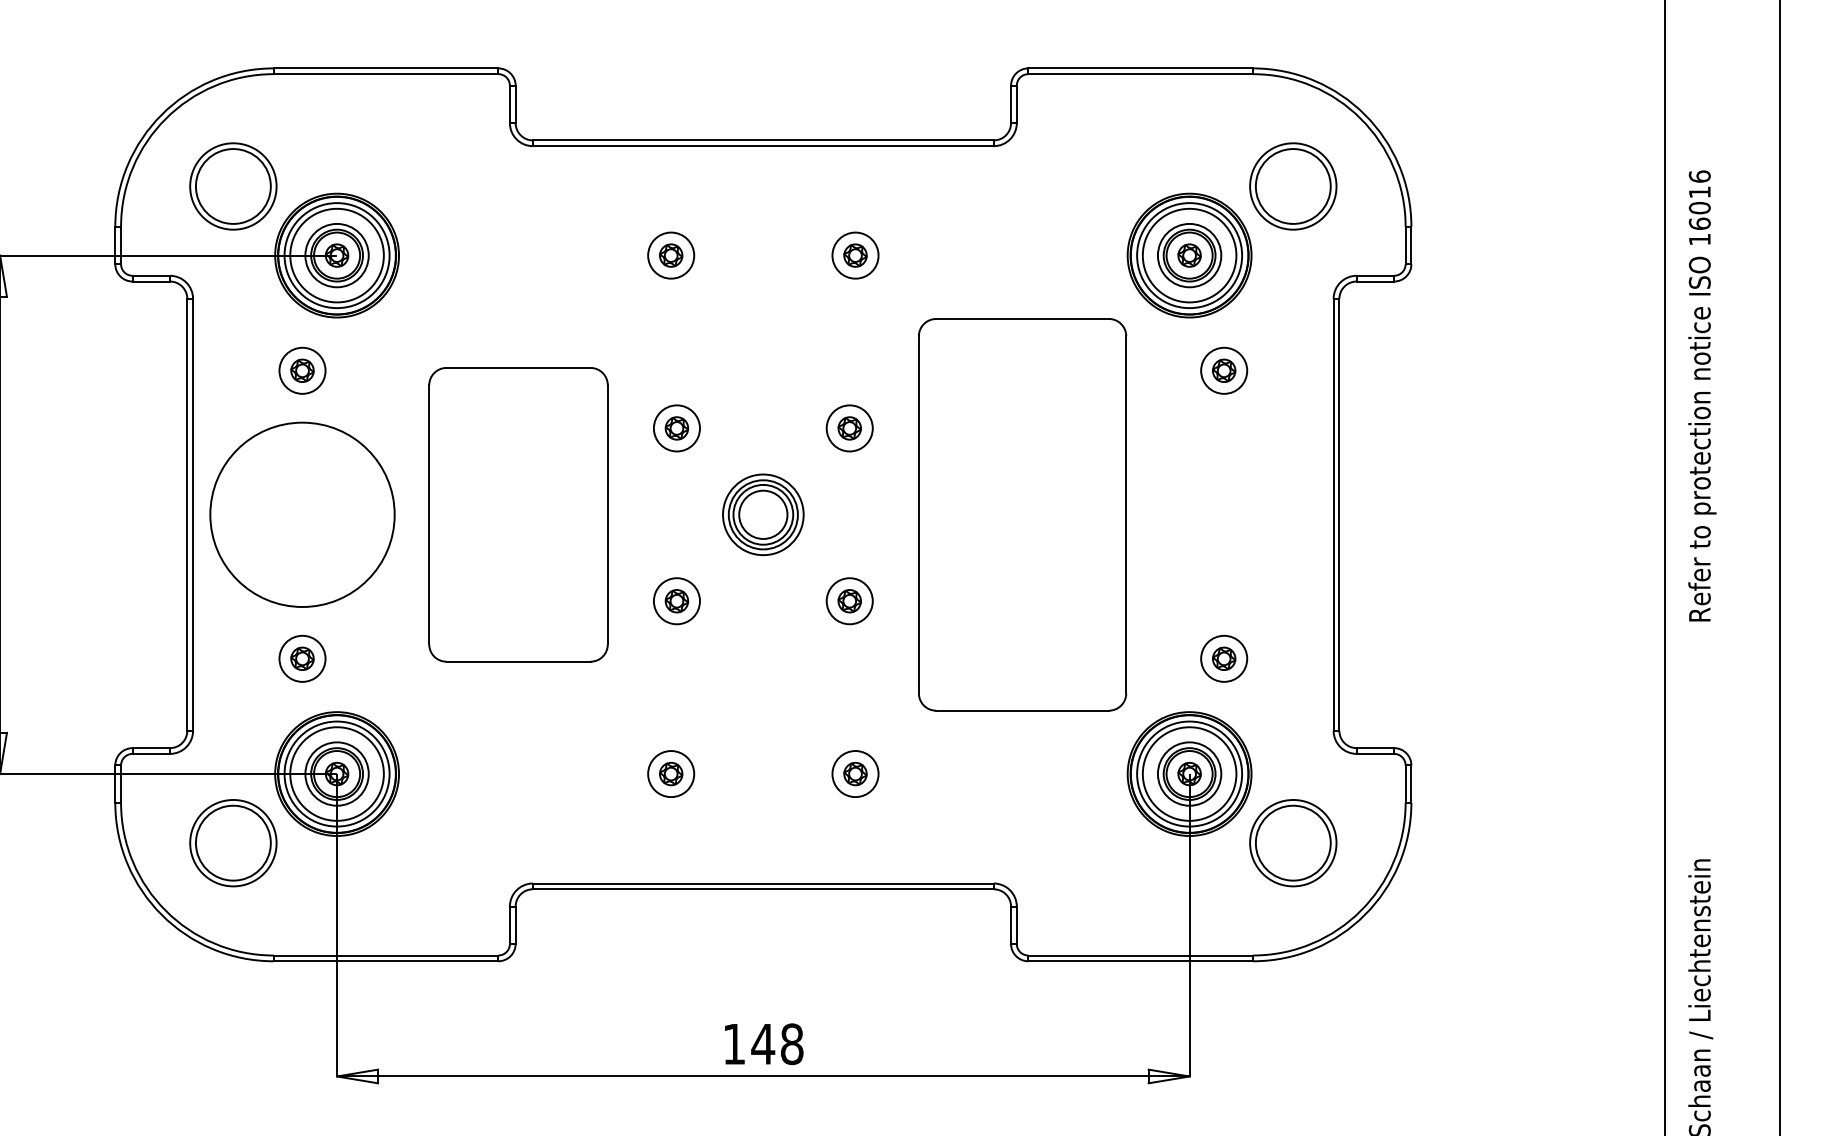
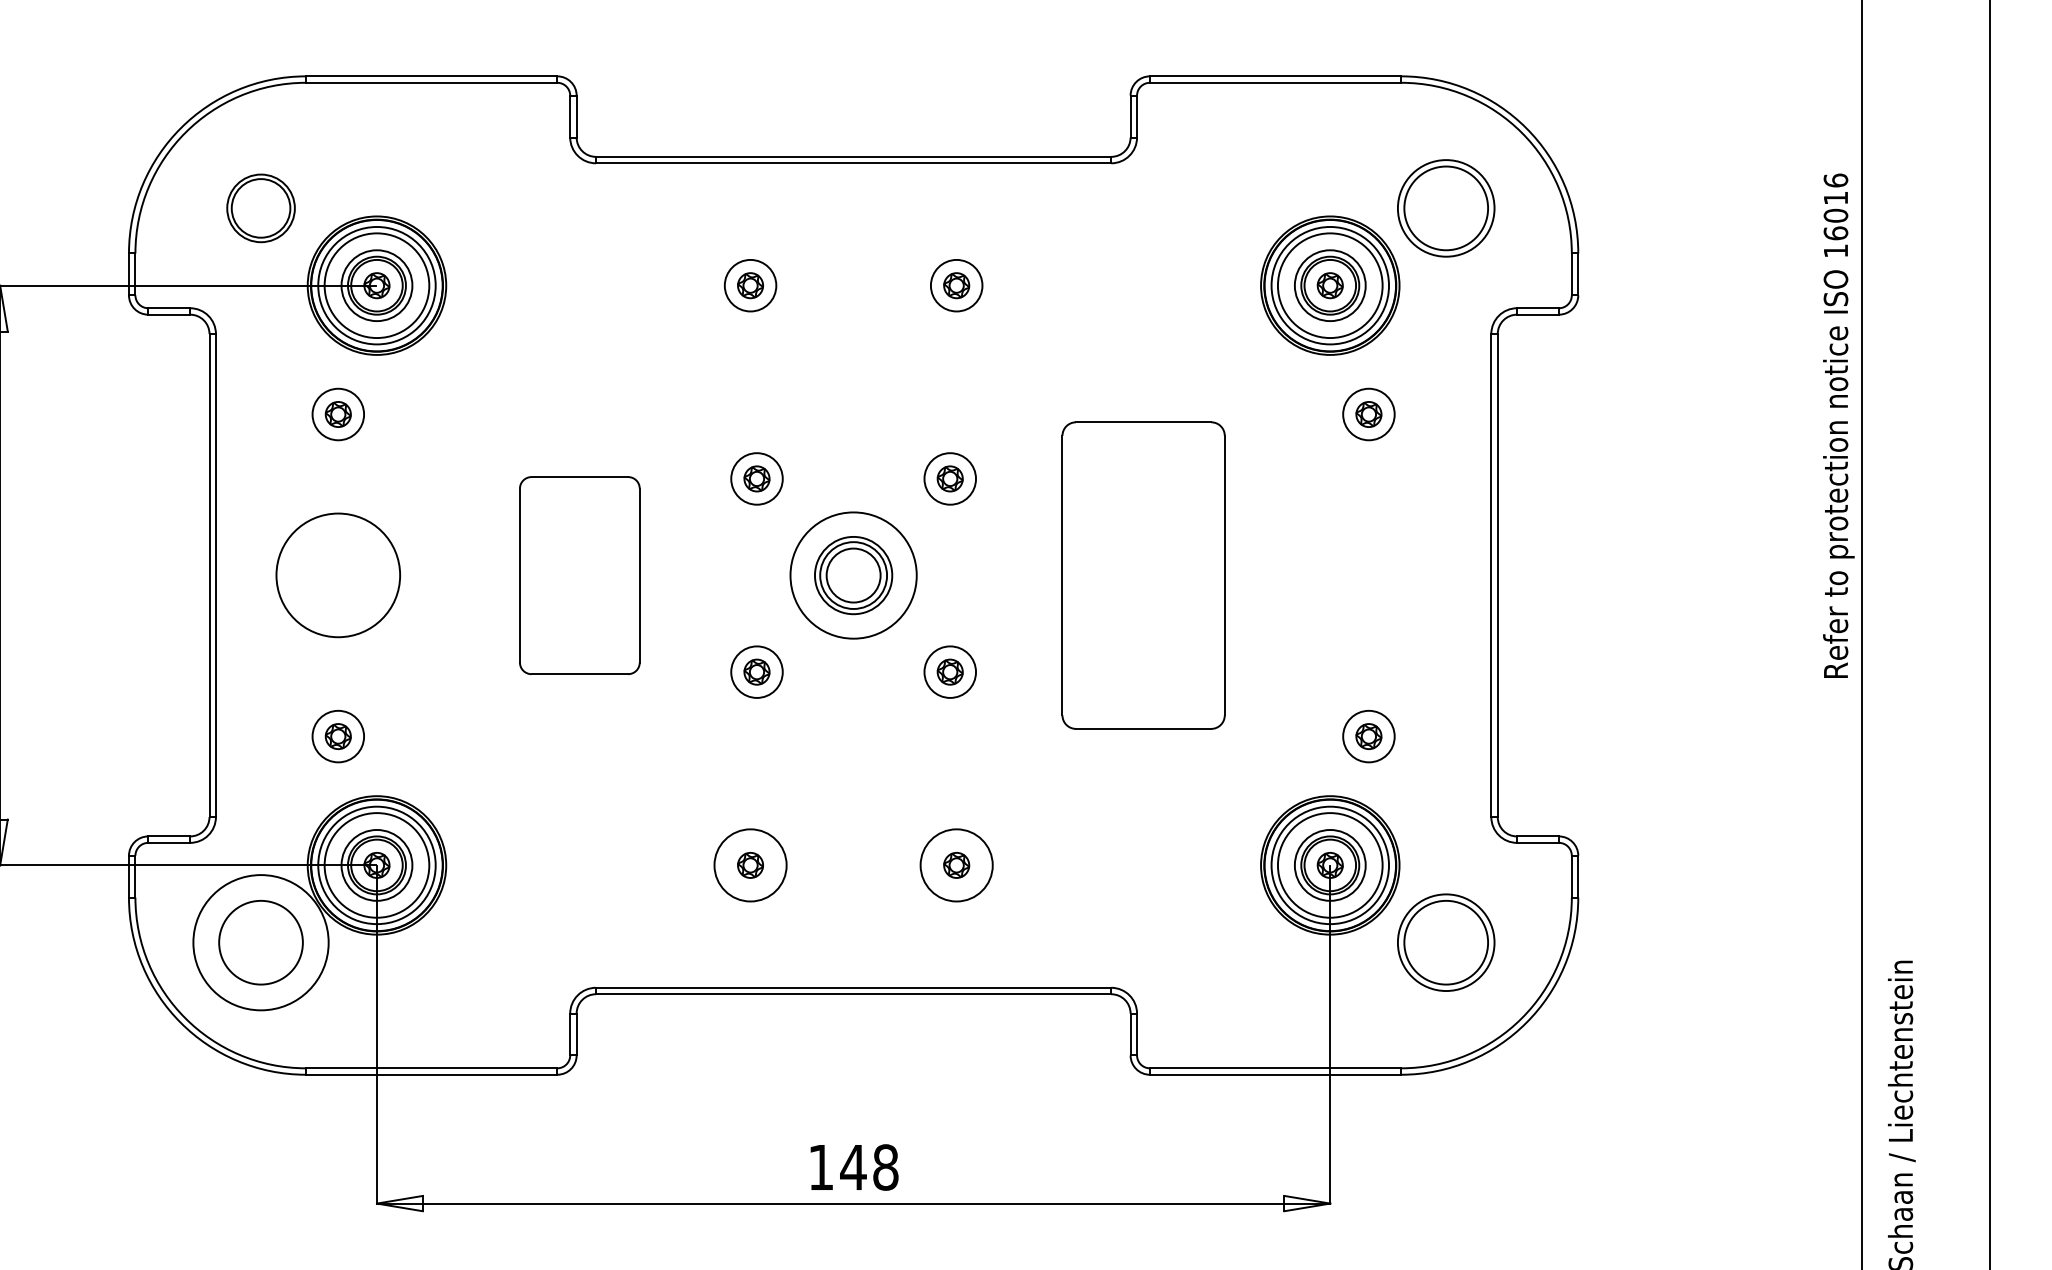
part: (233, 186) -> (261, 208), size x0.7
text: (1702, 395) -> (1838, 425), moved
circle: (302, 514) -> (338, 575), size x0.6
part: (518, 514) -> (579, 575), size x0.6
circle: (763, 514) -> (853, 575), size x1.4
part: (1022, 514) -> (1143, 575), size x0.7
circle: (671, 774) -> (750, 865), size x1.4
circle: (855, 774) -> (956, 865), size x1.4
circle: (233, 842) -> (261, 941), size x1.4

